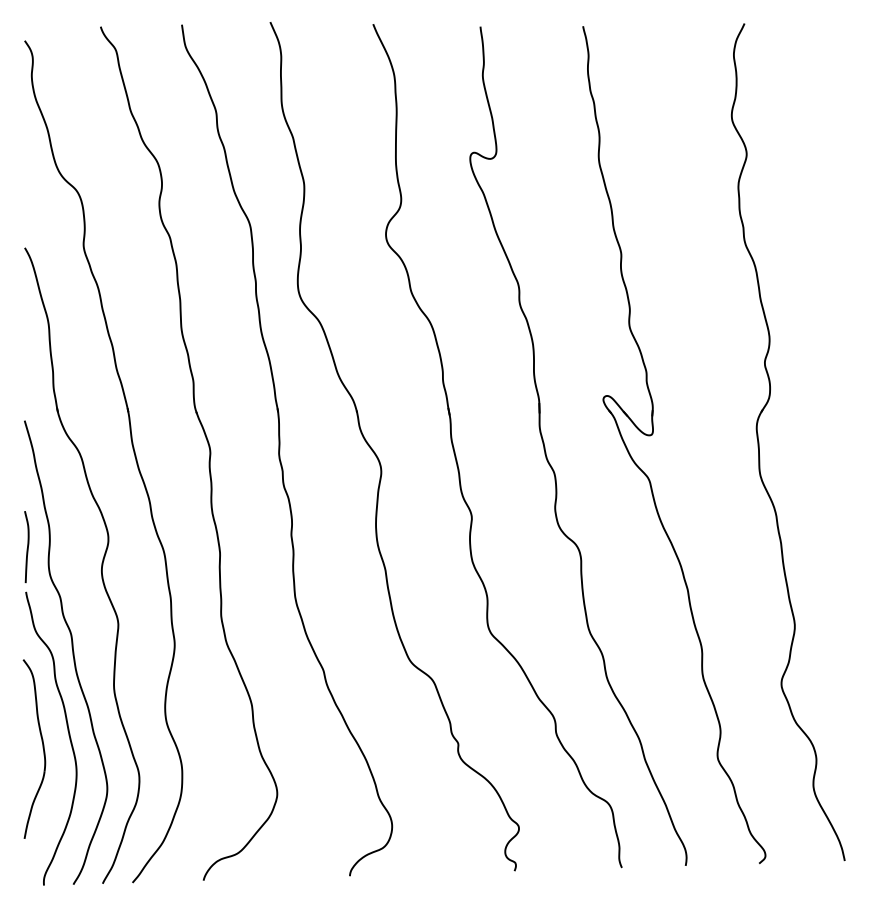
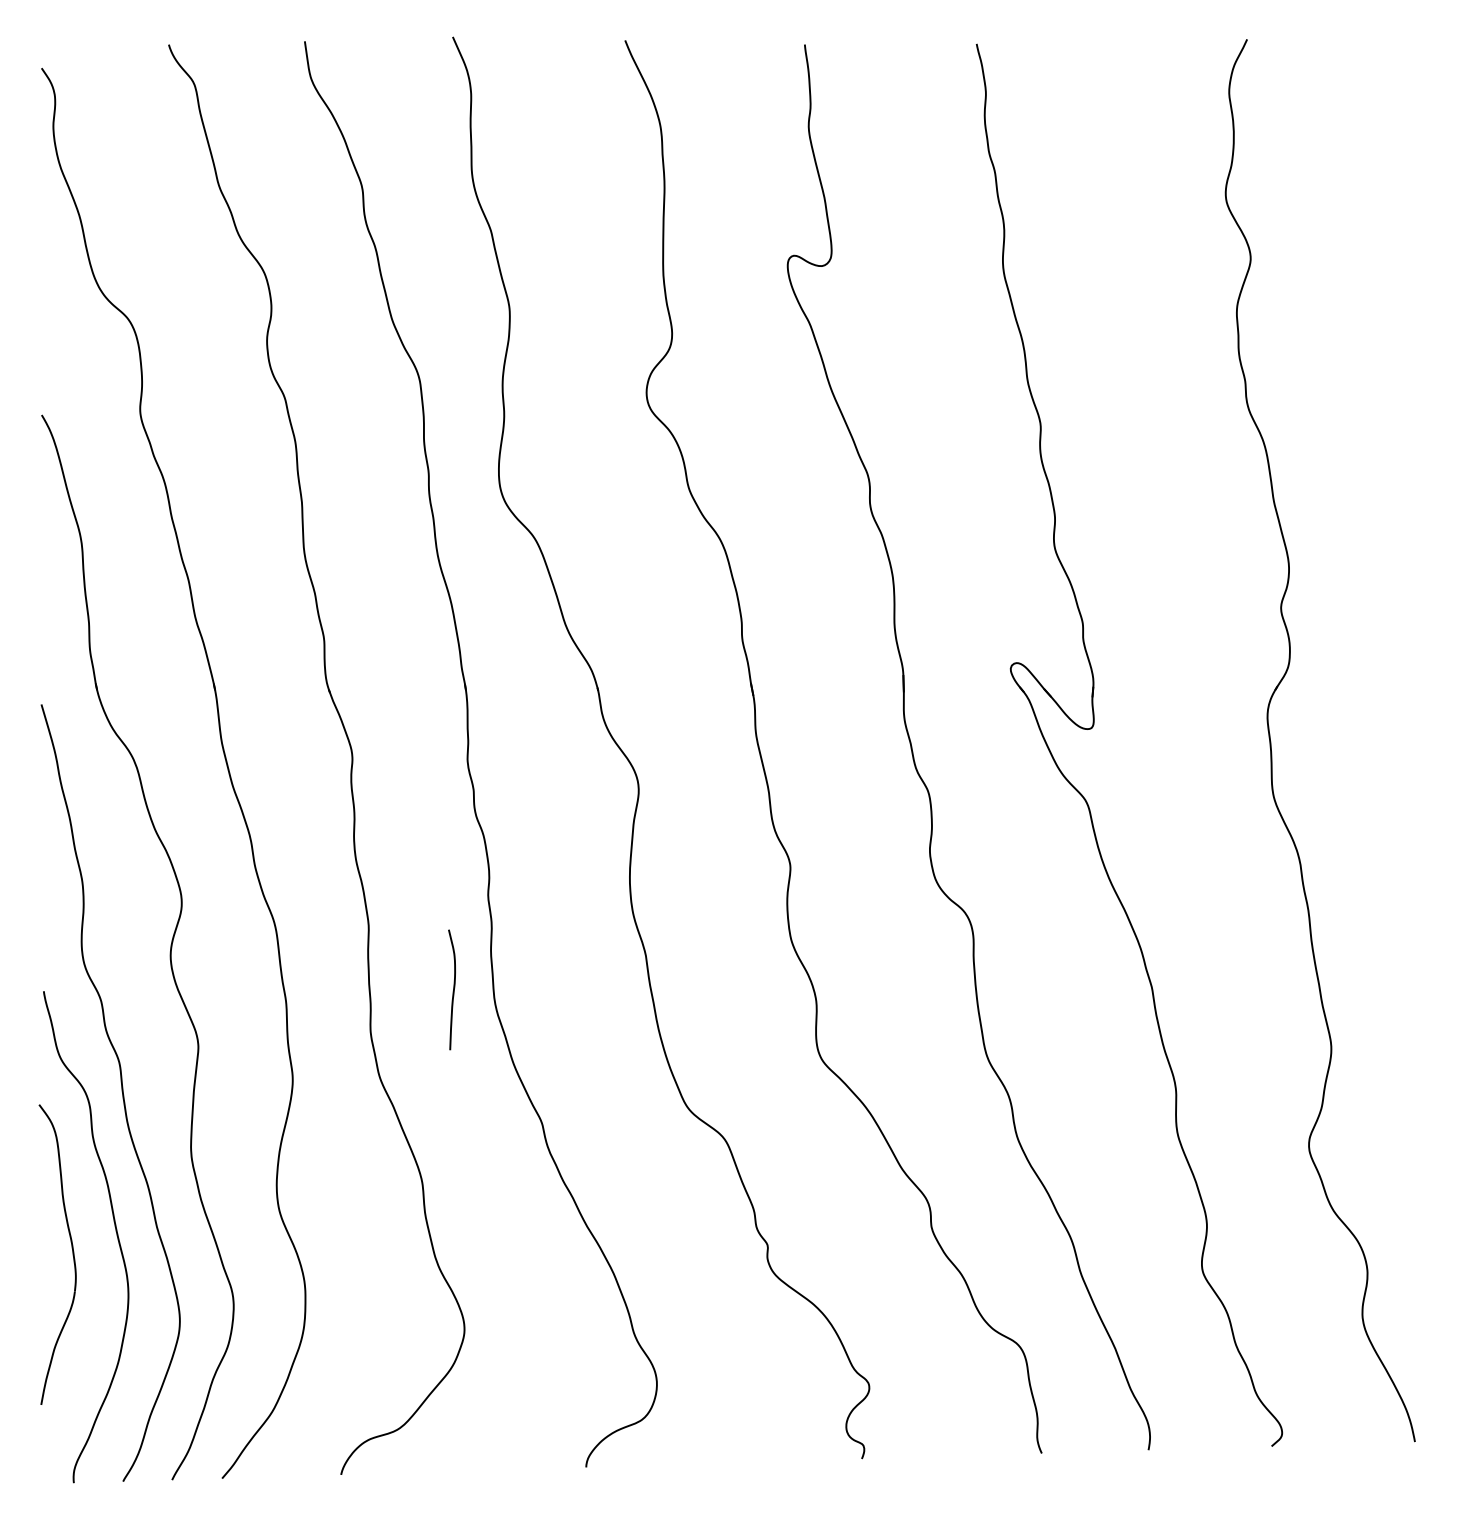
curve: (27, 546) -> (453, 988), moved

